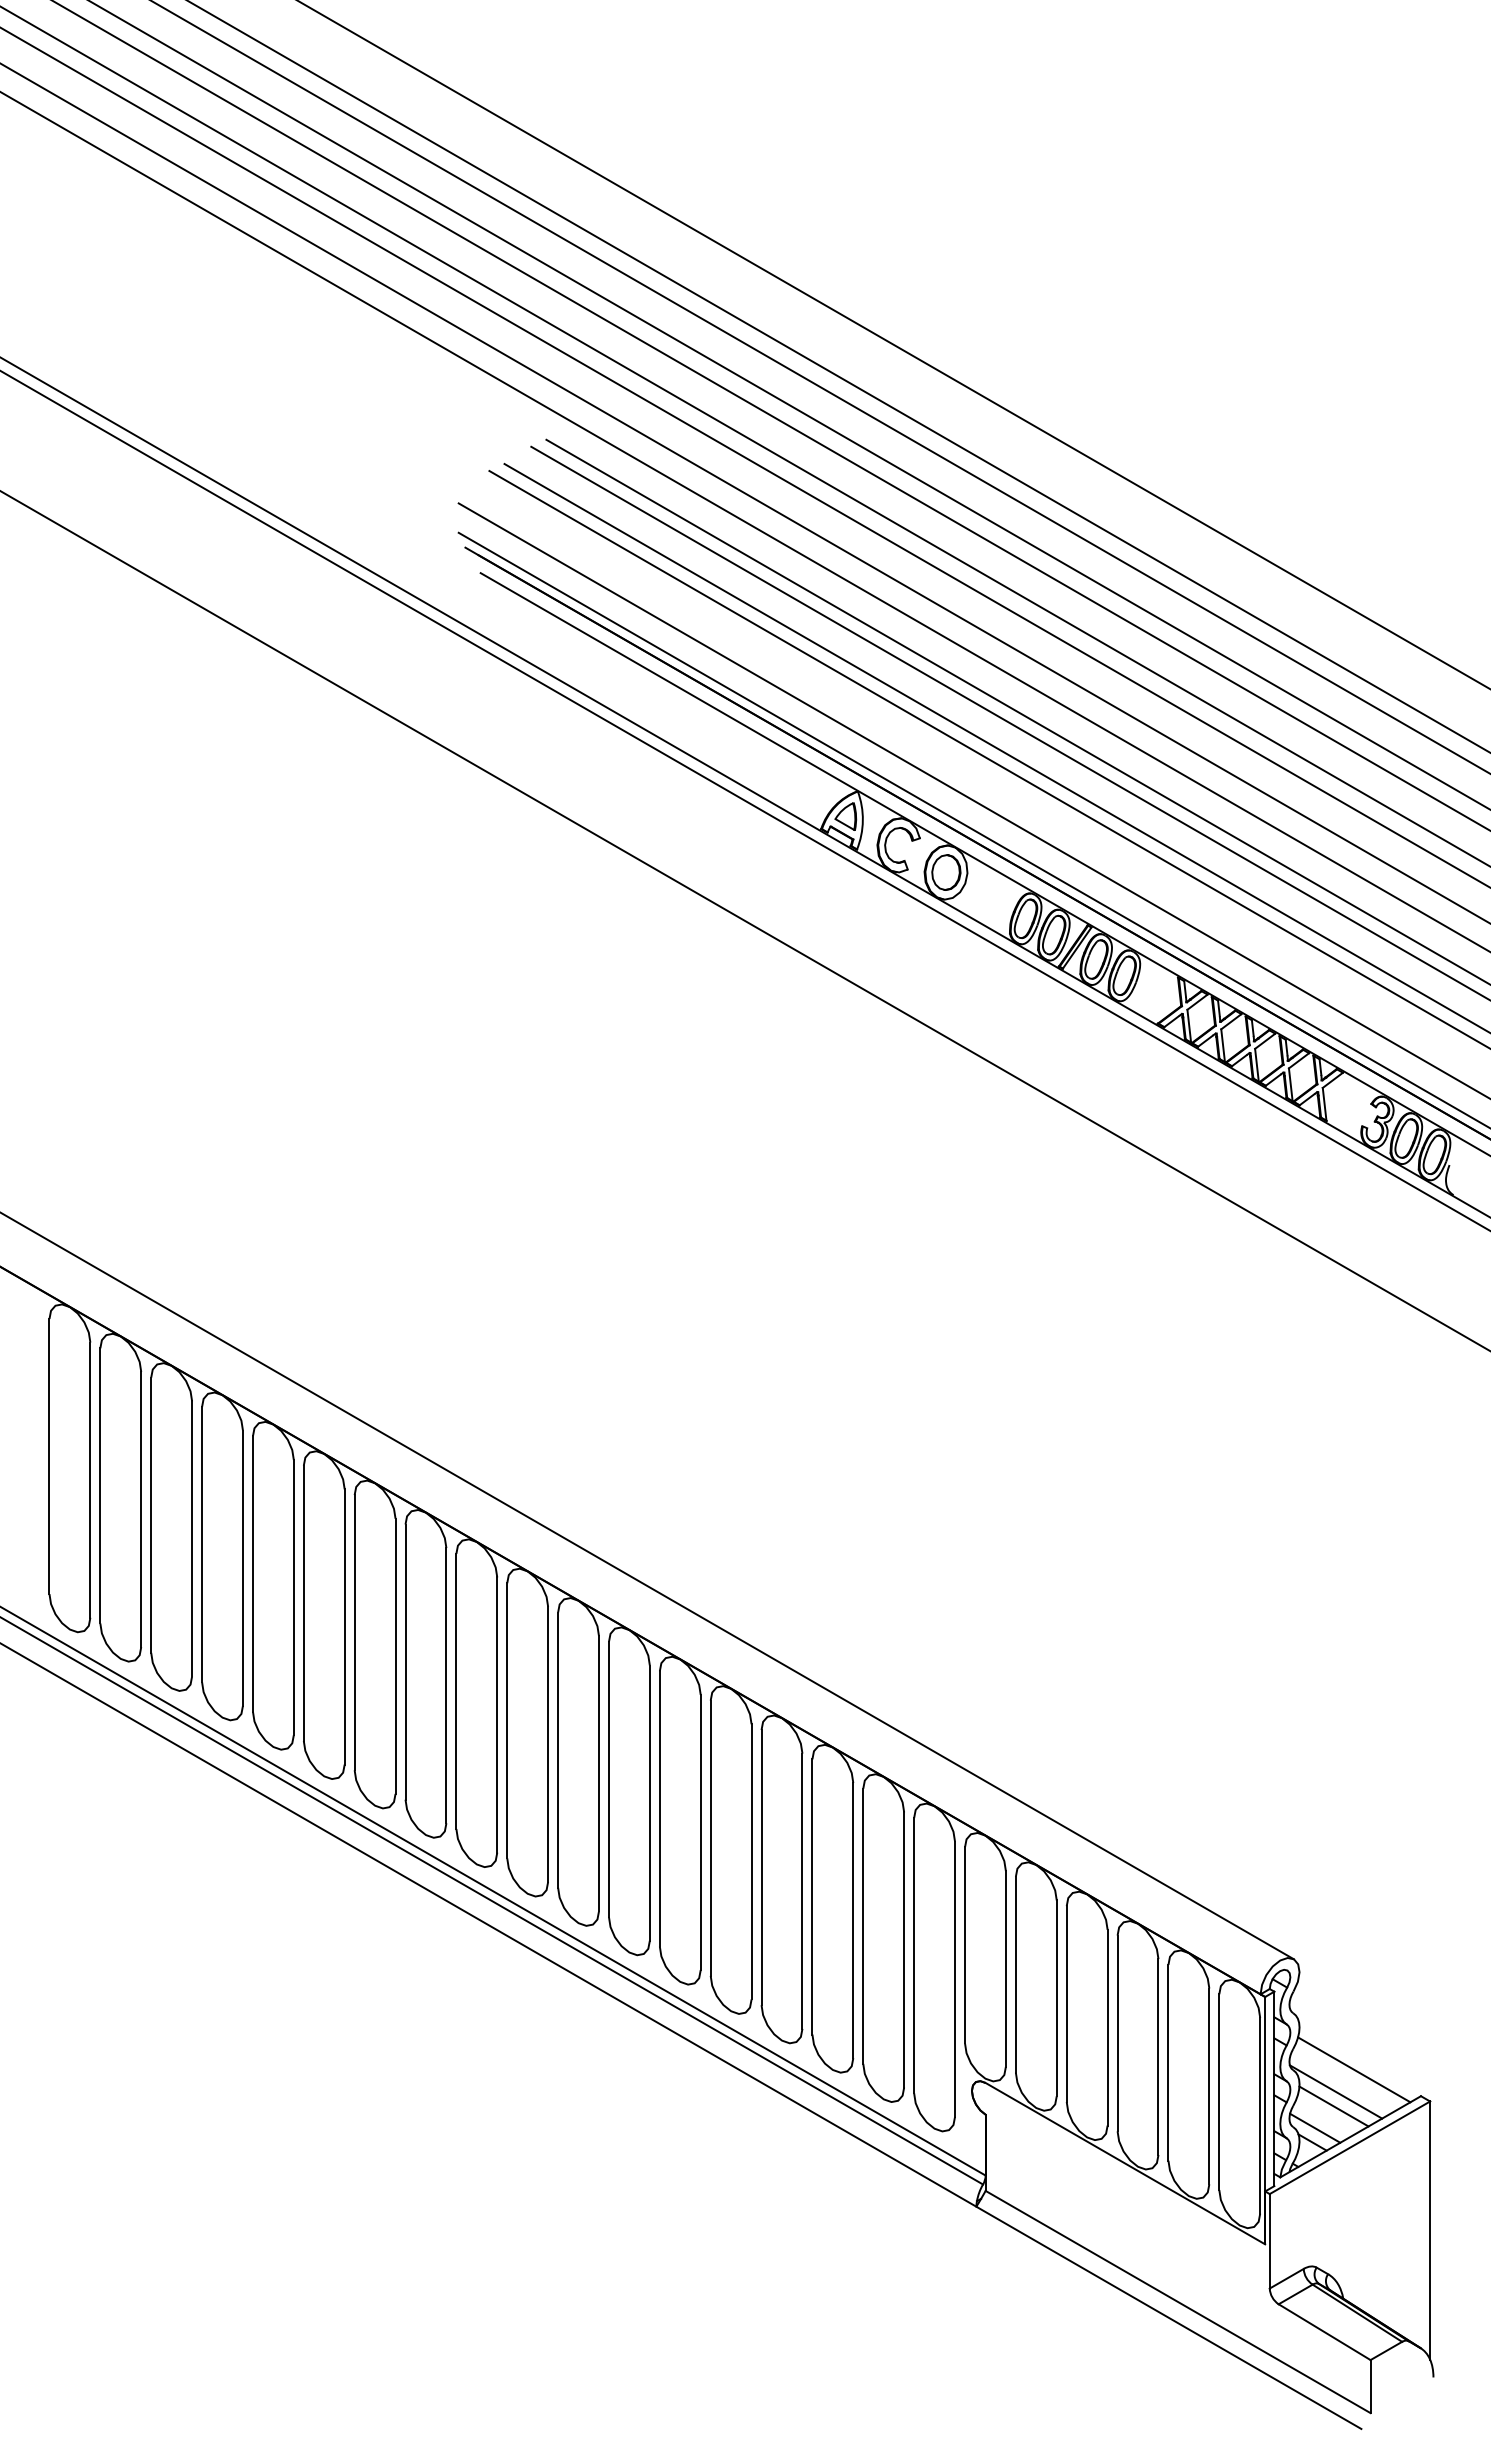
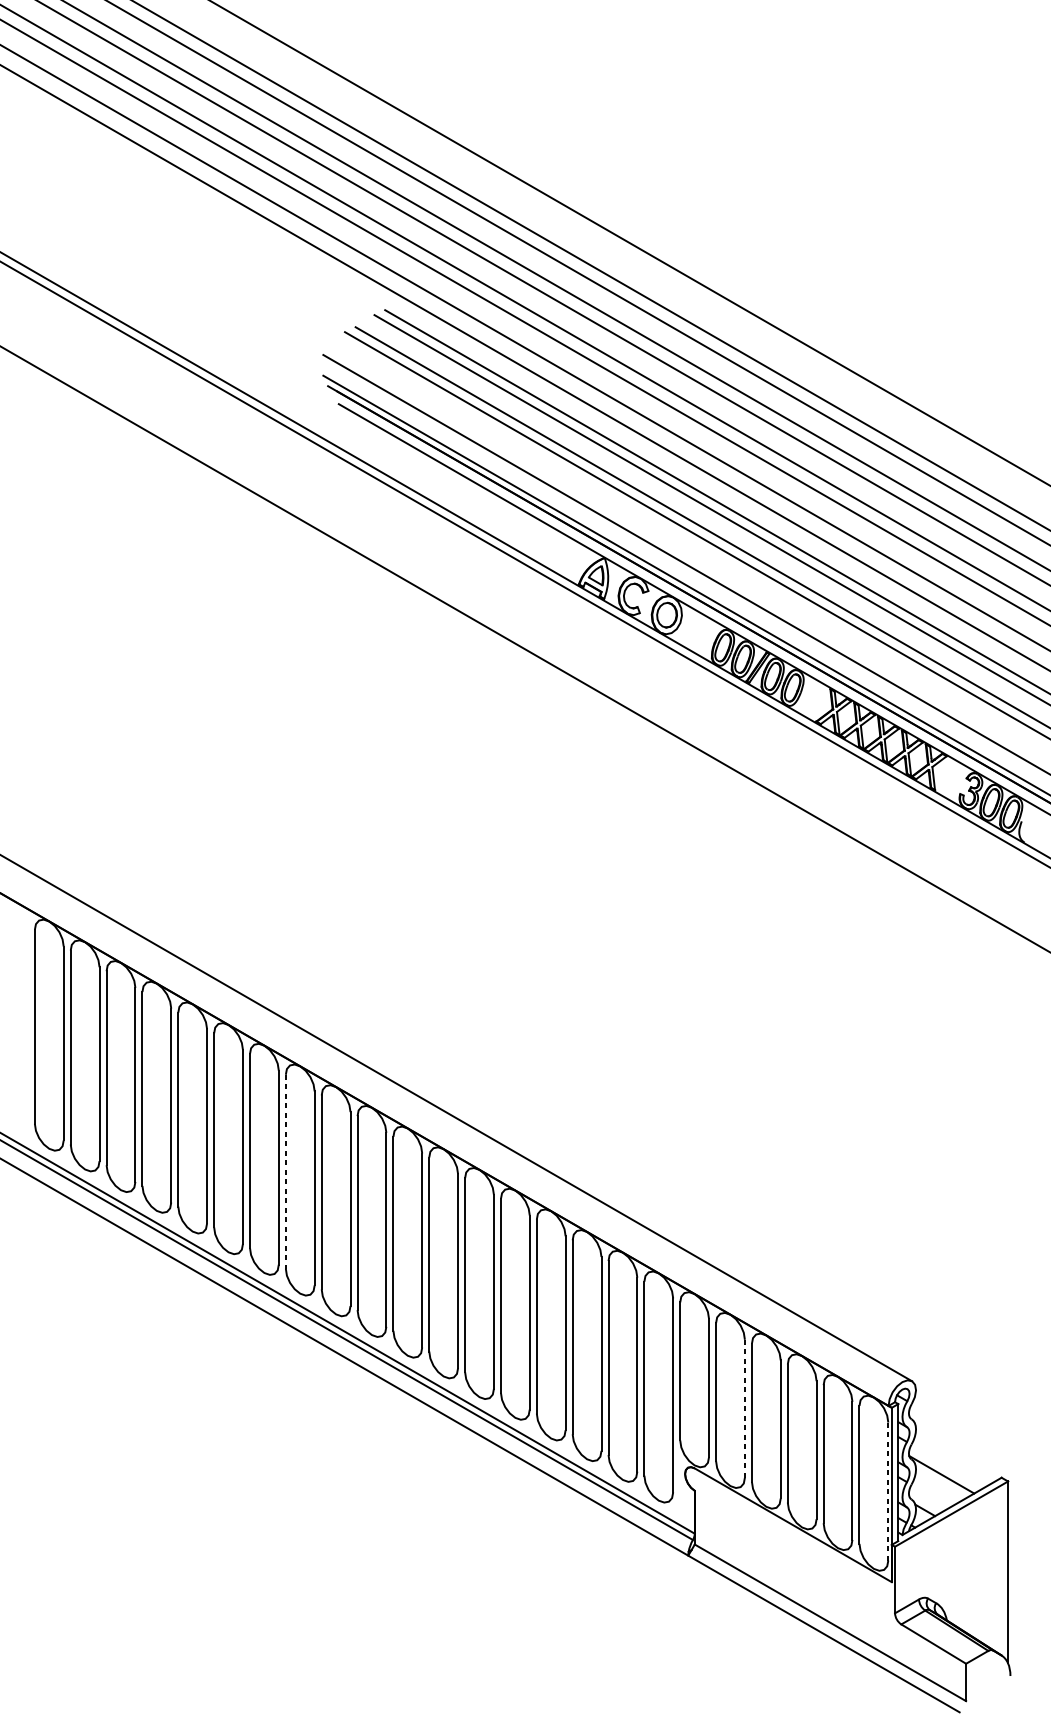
line: (405, 1662) -> (285, 1172), solid -> dashed
line: (1056, 1998) -> (744, 1408), solid -> dashed
line: (1354, 2069) -> (954, 1458), removed
line: (1333, 2106) -> (939, 1485), removed
line: (1260, 2115) -> (888, 1491), solid -> dashed
line: (1315, 2127) -> (927, 1499), removed

